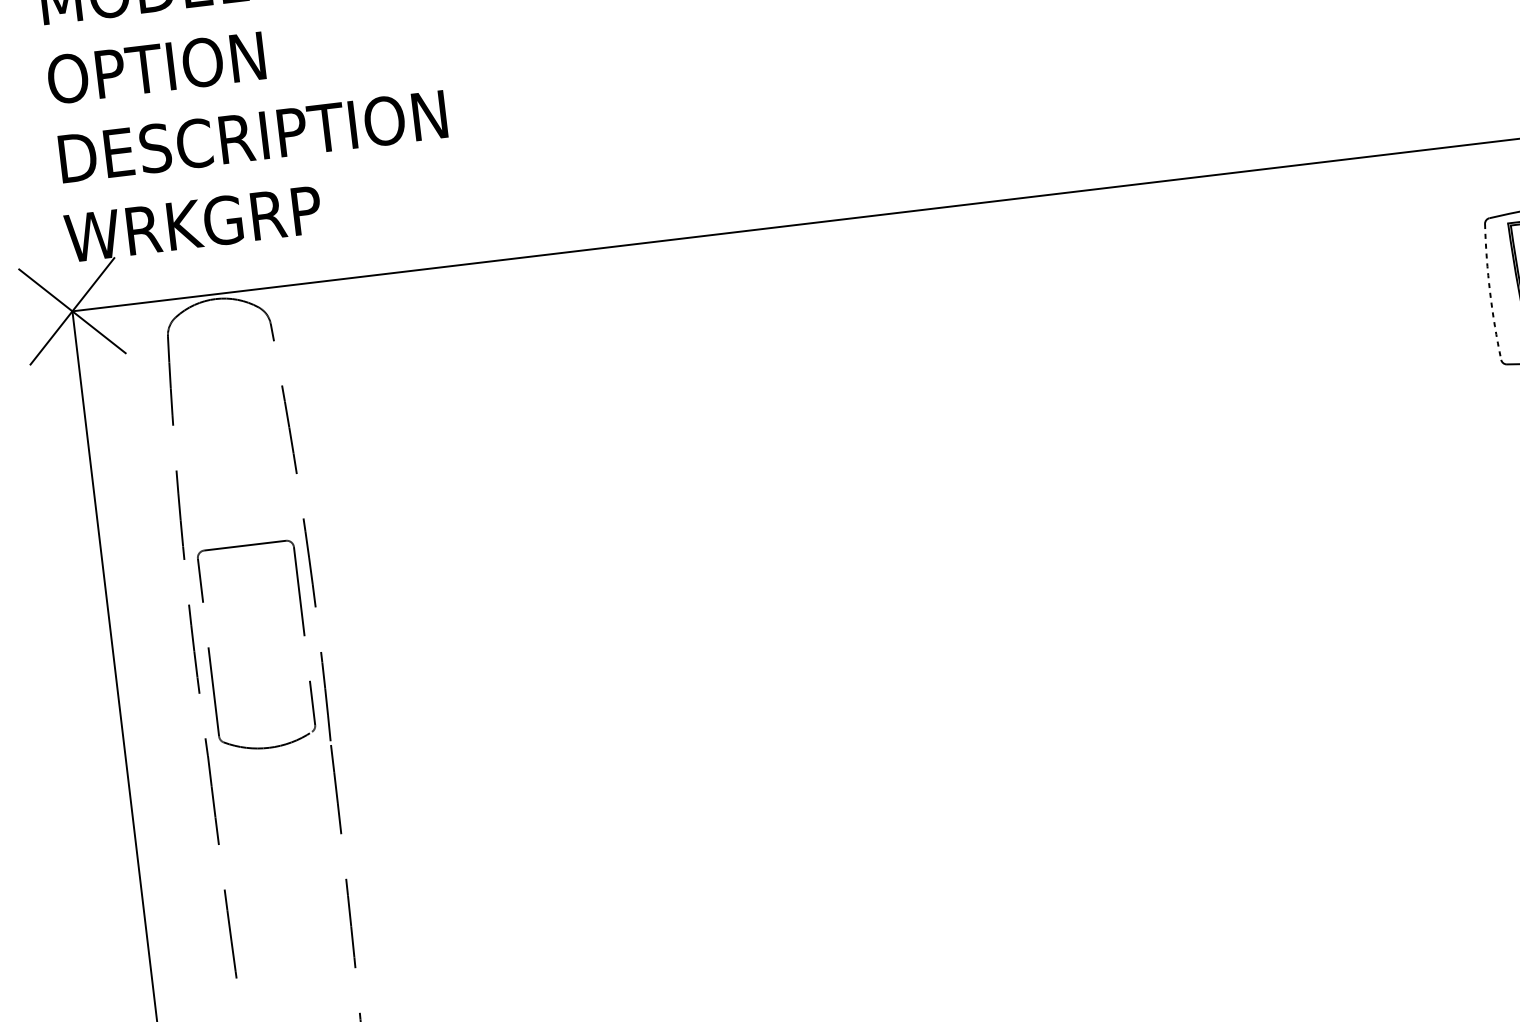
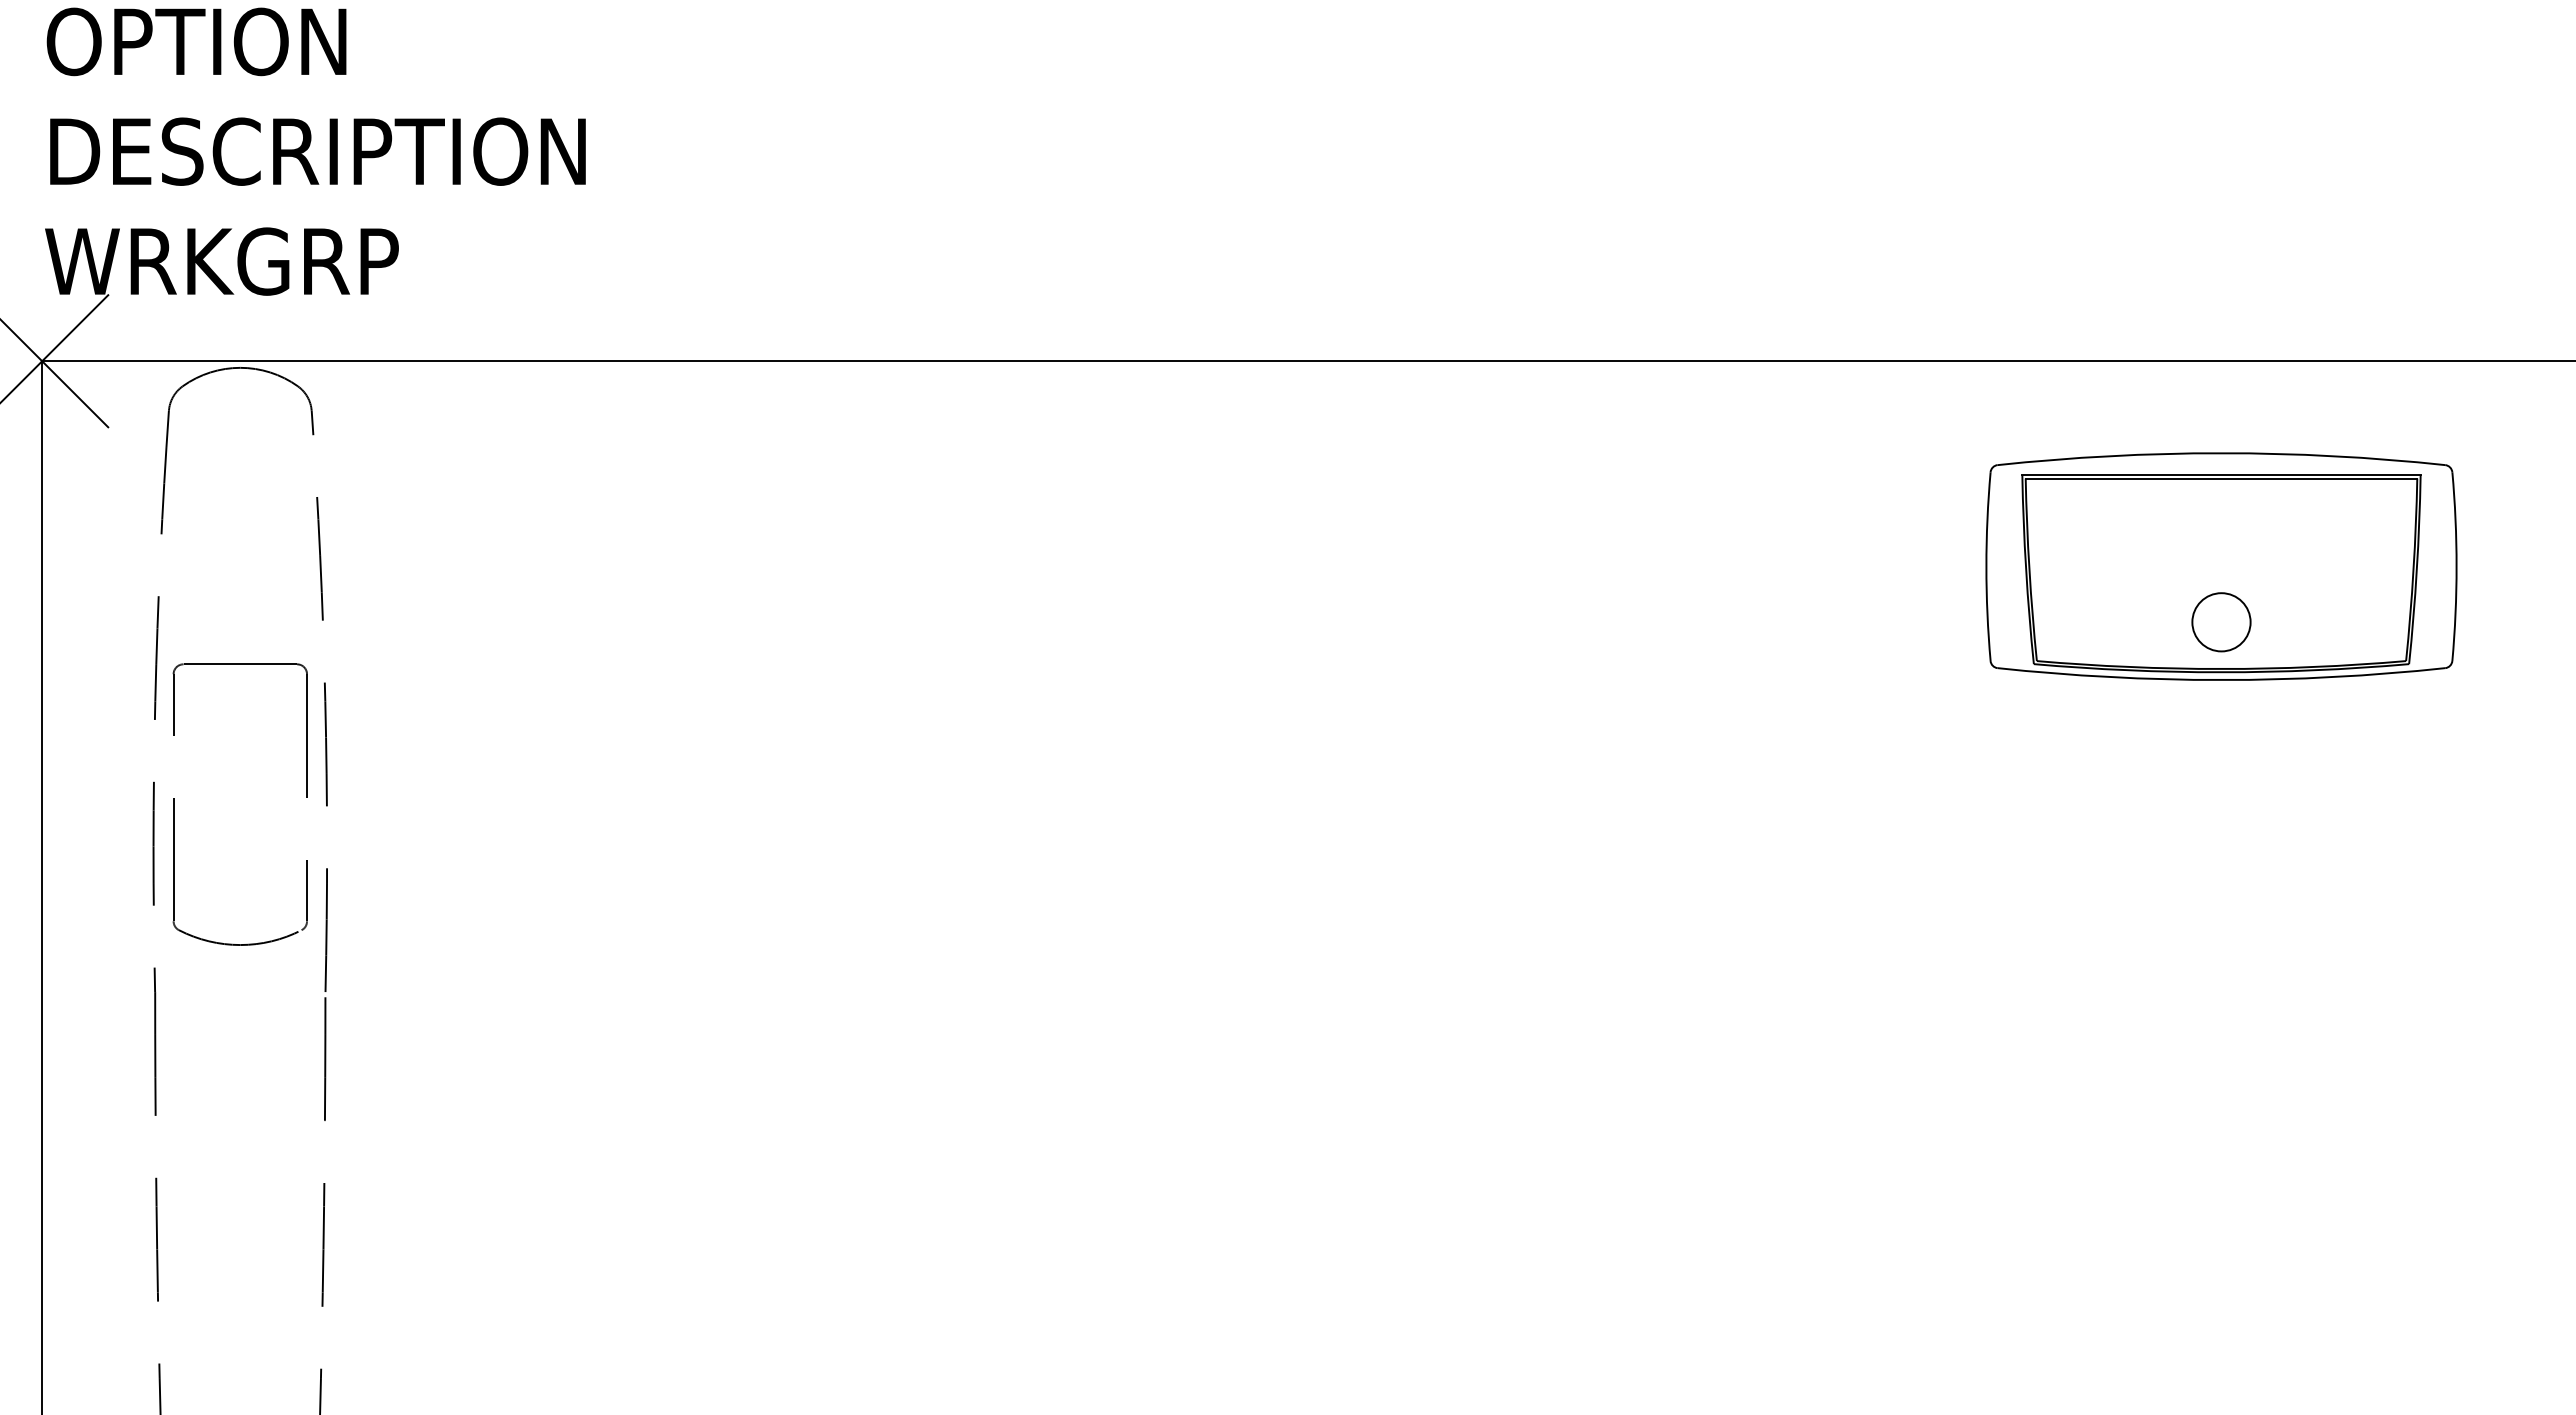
arc: (1490, 292) -> (1986, 566), dashed -> solid
part: (209, 652) -> (174, 804), moved

